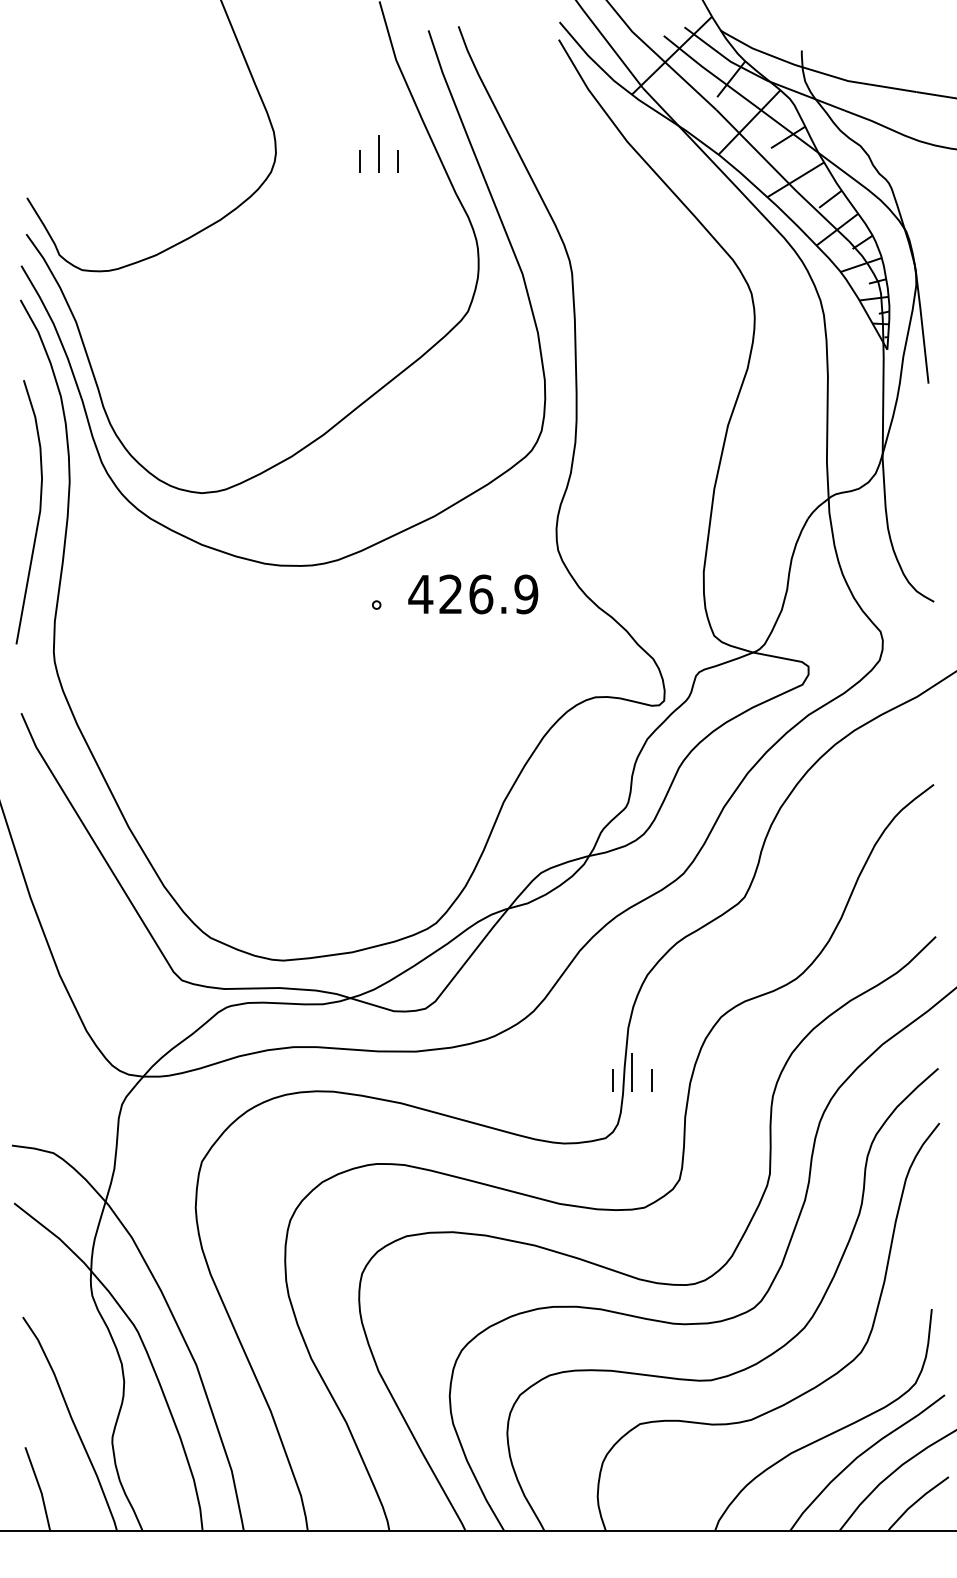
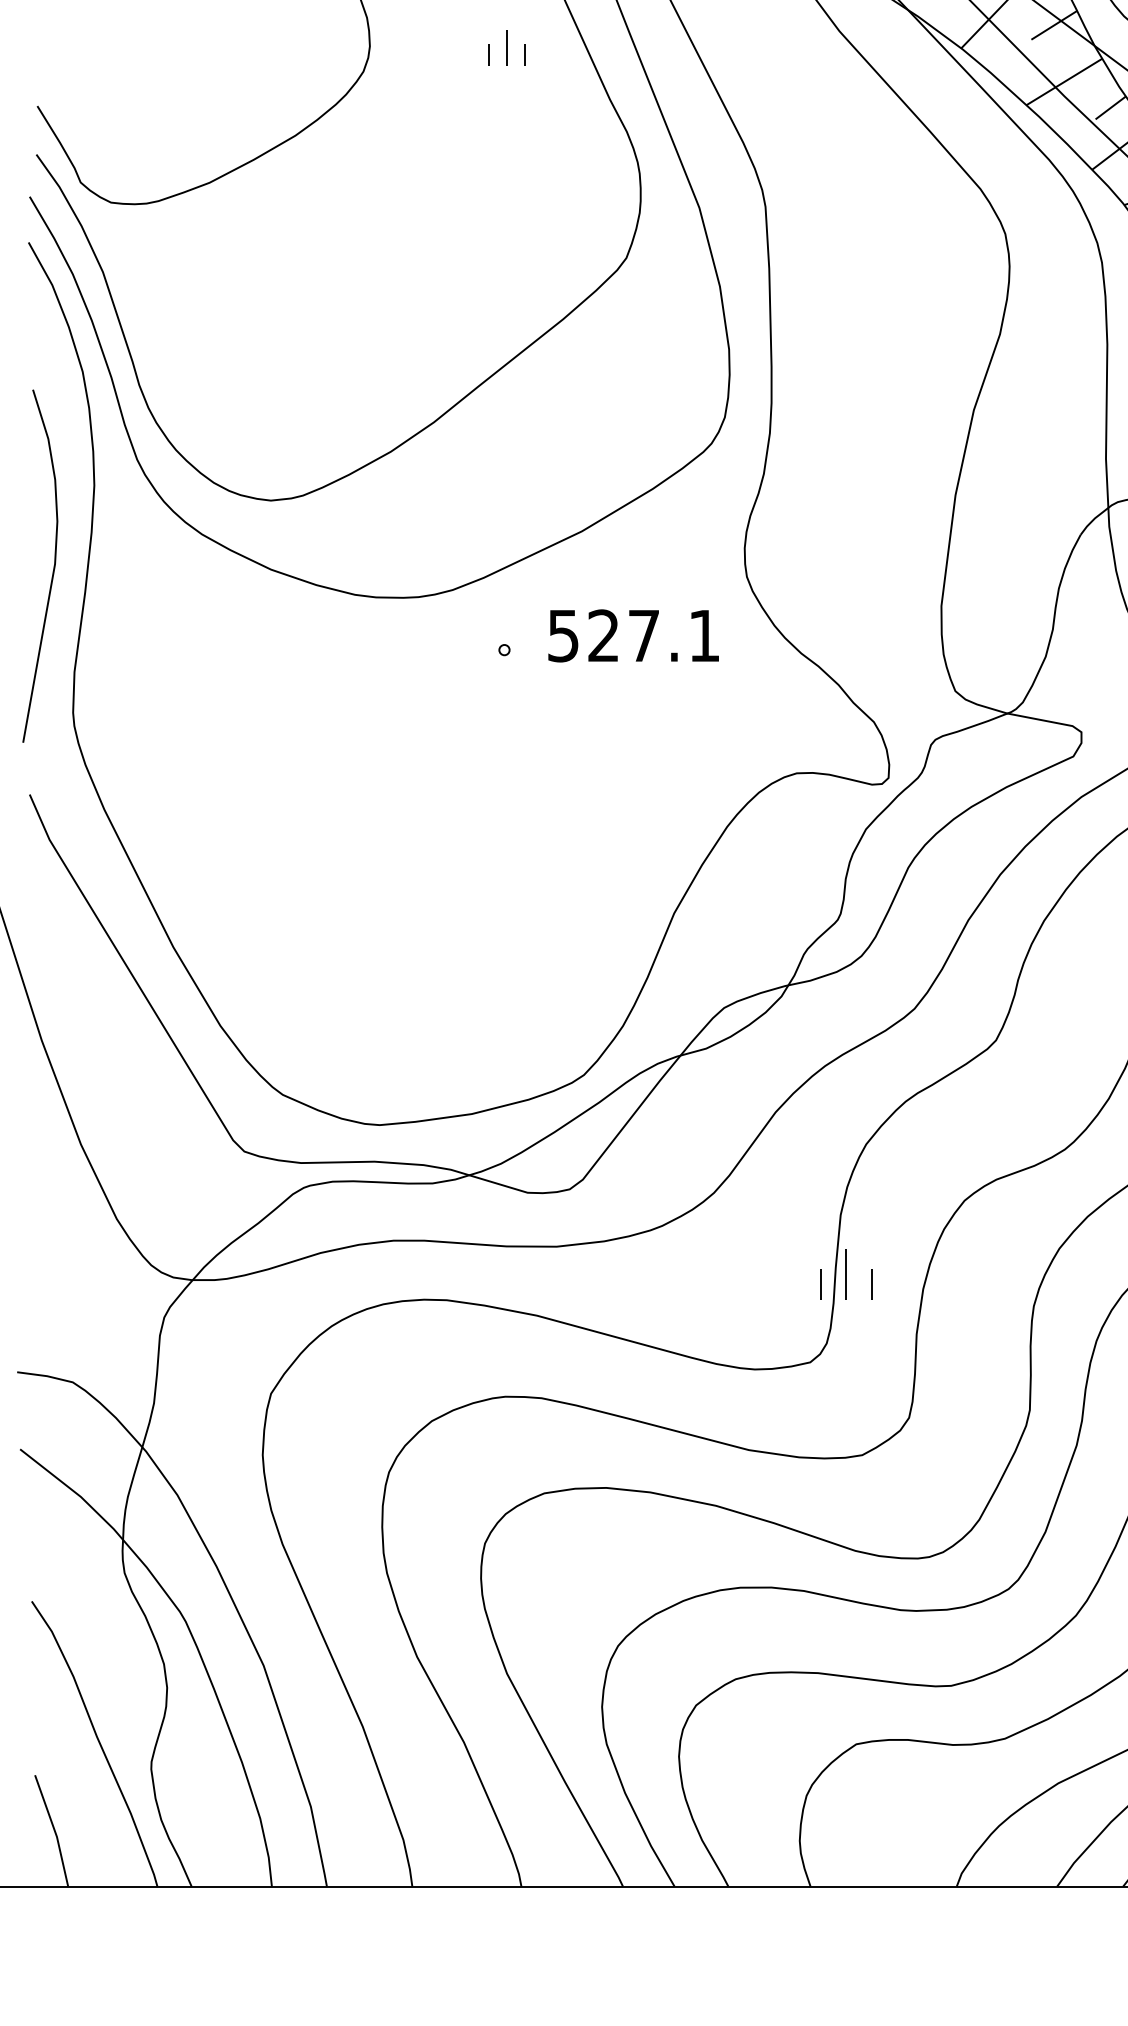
part: (378, 153) -> (506, 46), size x0.7
curve: (38, 513) -> (52, 567), moved
text: (473, 594) -> (633, 635), 426.9 -> 527.1

